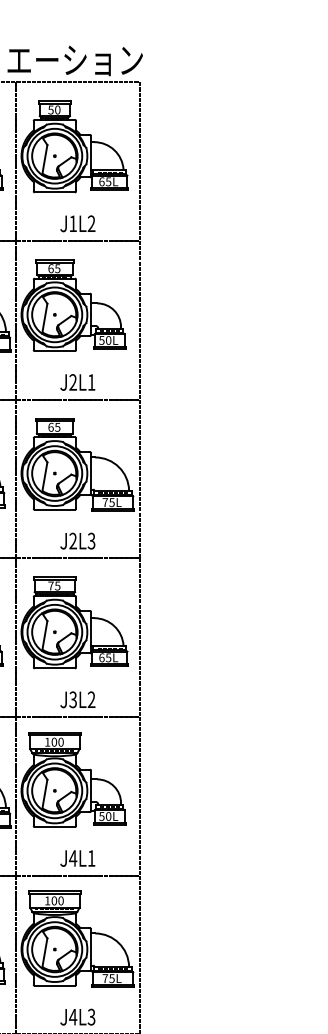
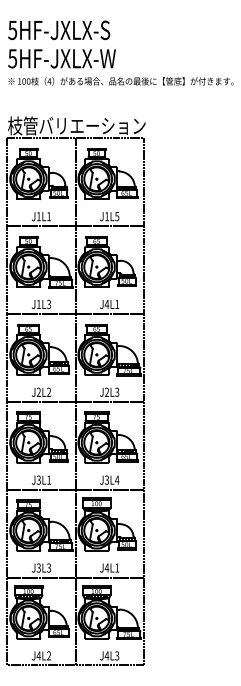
text: (92, 223) -> (117, 216), J1L2 -> J1L5
text: (72, 380) -> (106, 303), J2L1 -> J4L1
text: (92, 698) -> (117, 479), J3L2 -> J3L4

